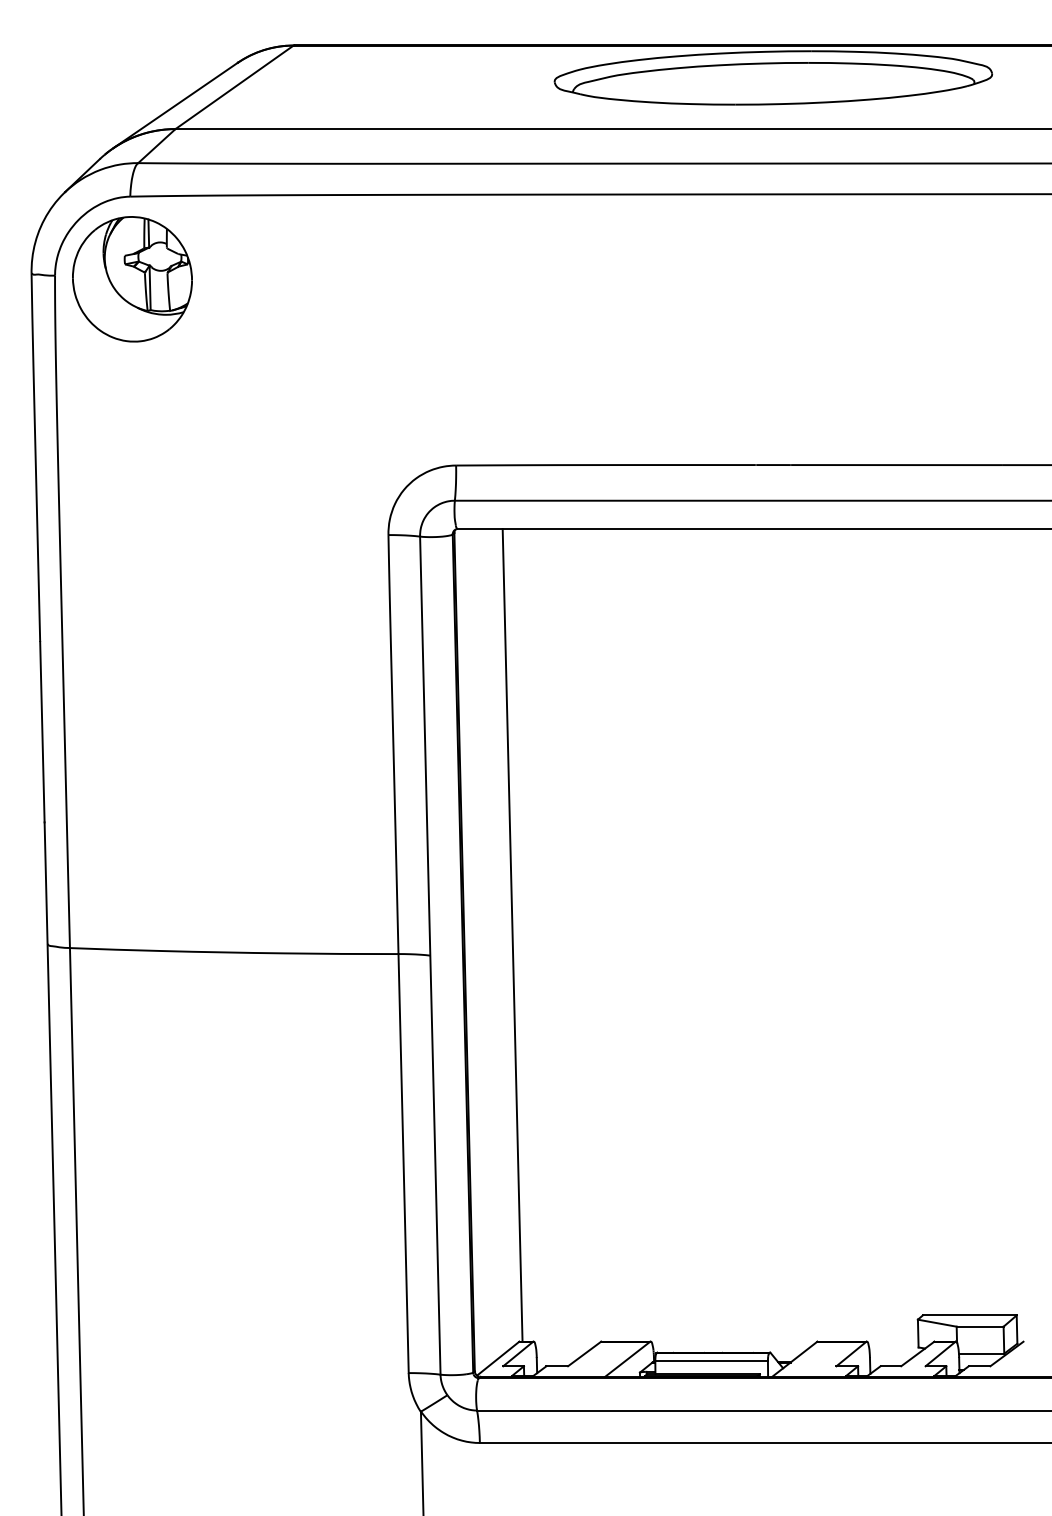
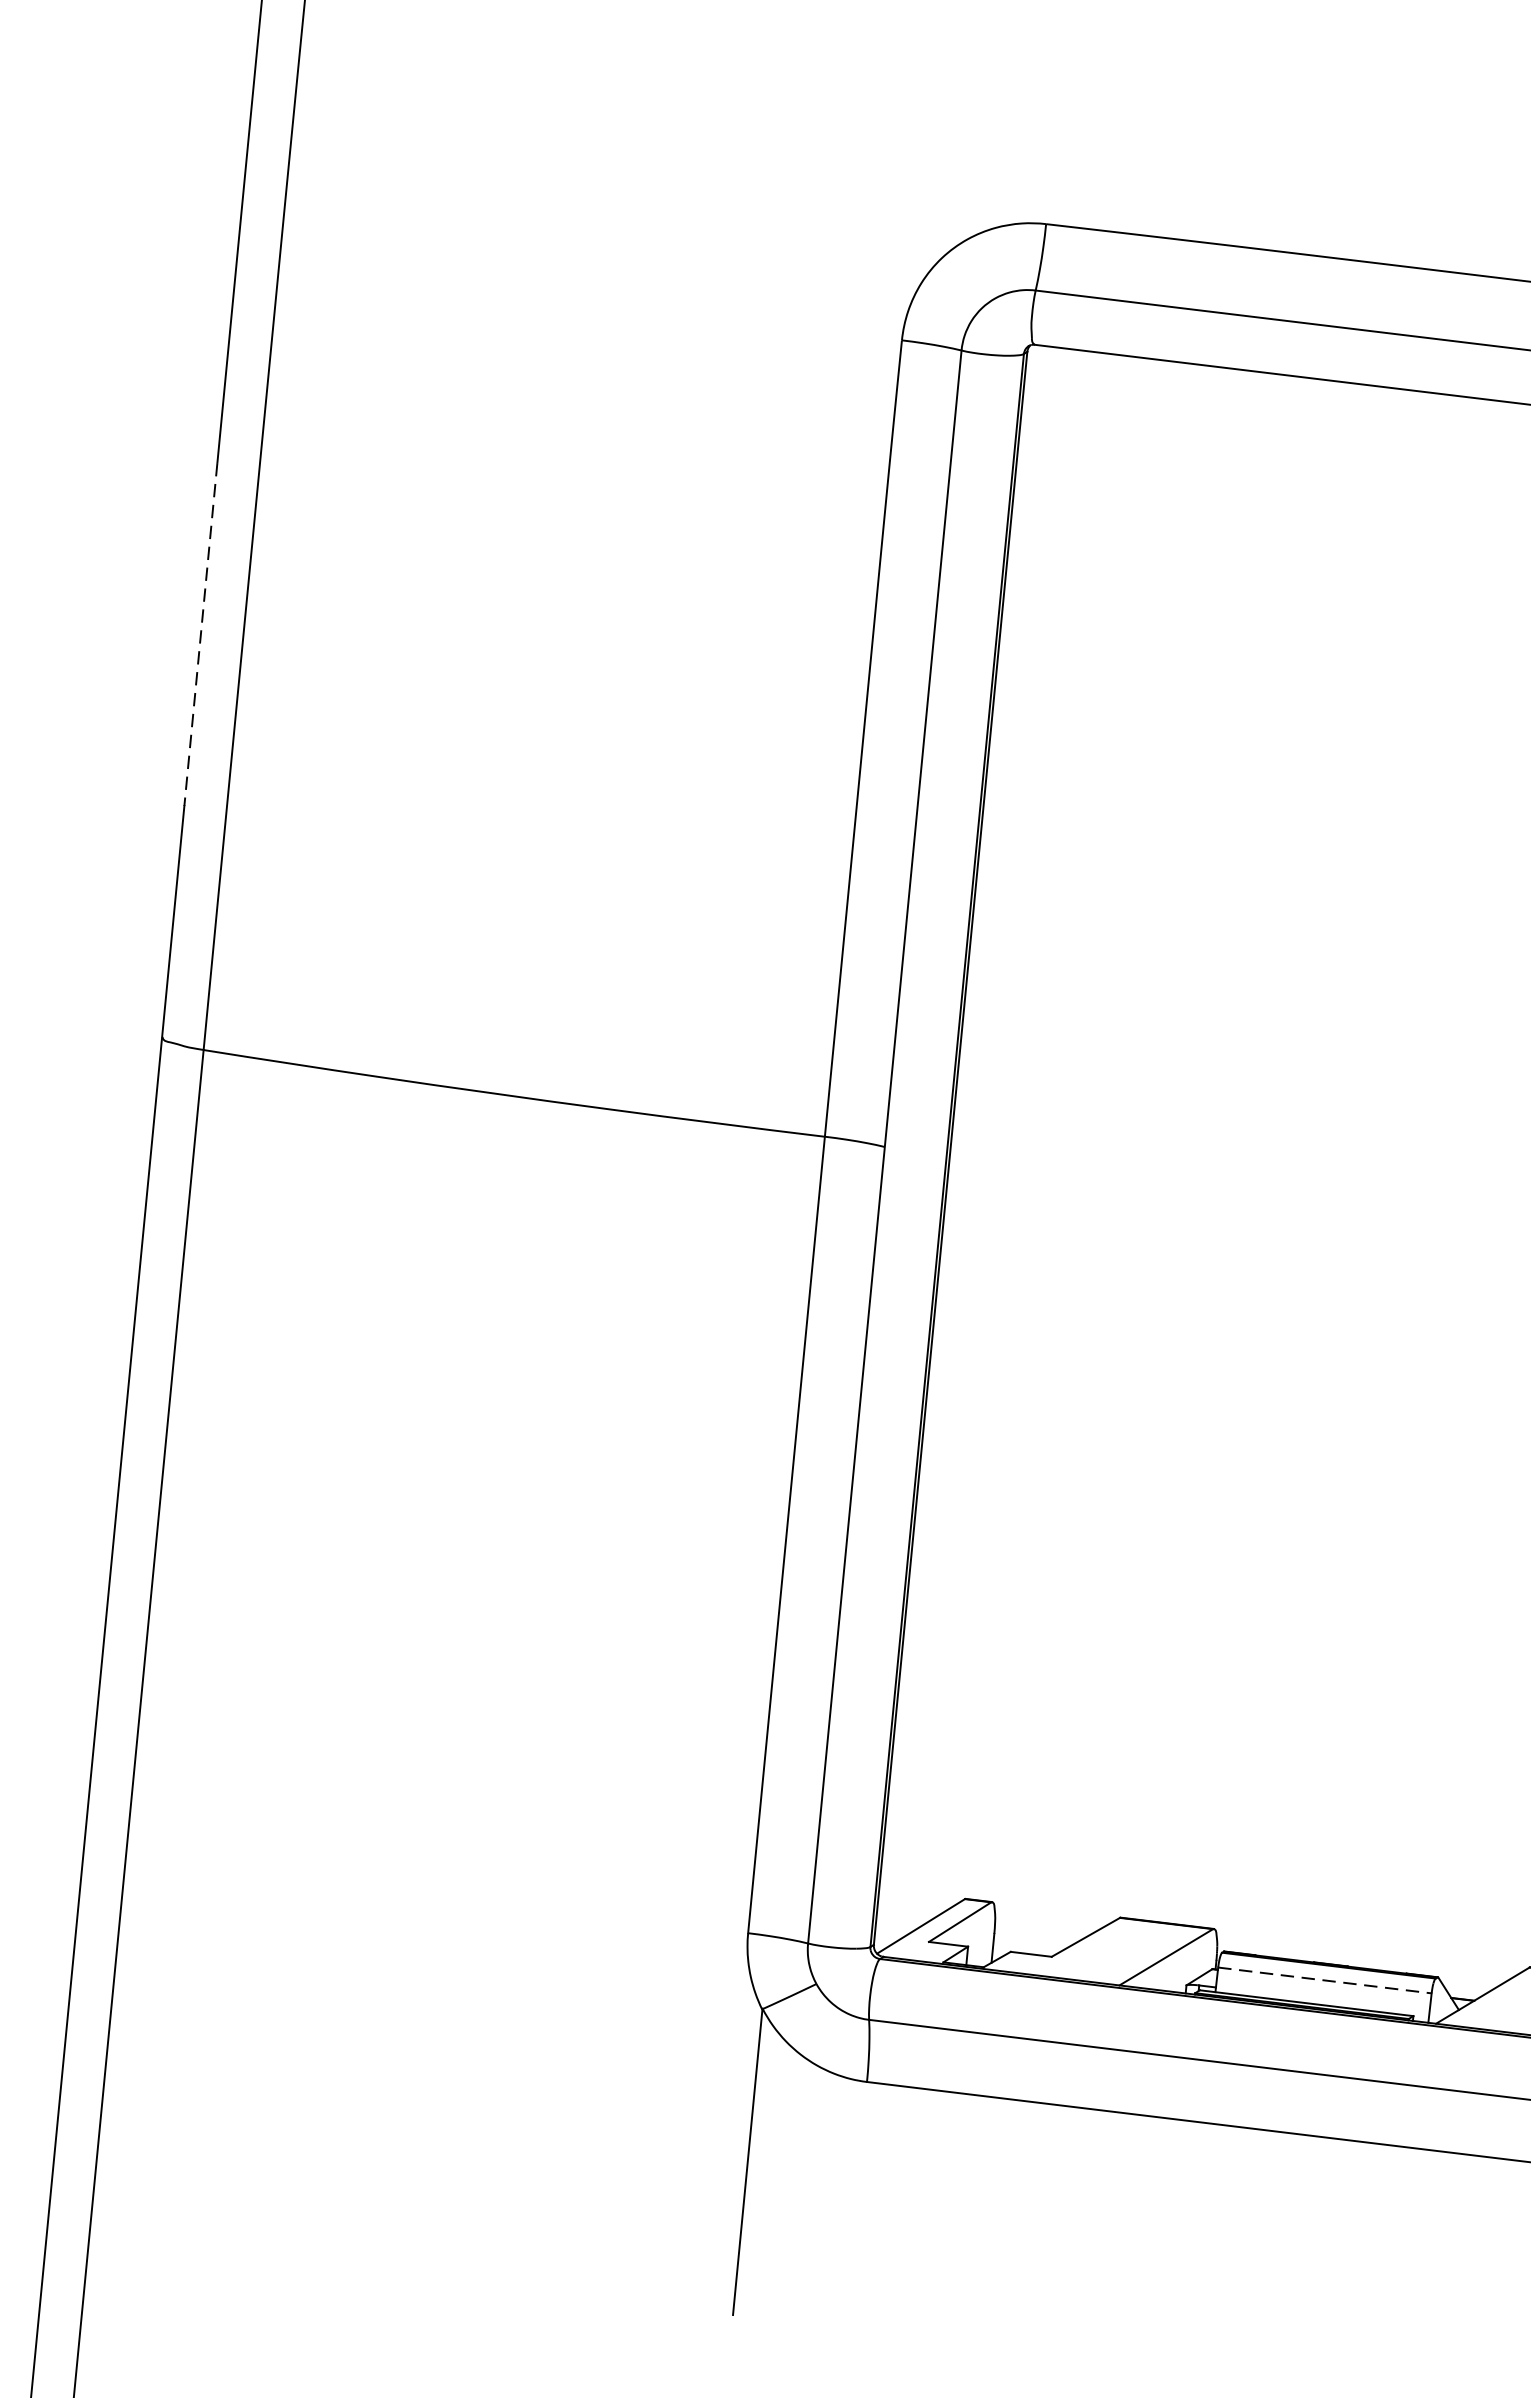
line: (42, 732) -> (201, 635), solid -> dashed
line: (512, 935) -> (1045, 1127), removed
line: (712, 1361) -> (1326, 1980), solid -> dashed

